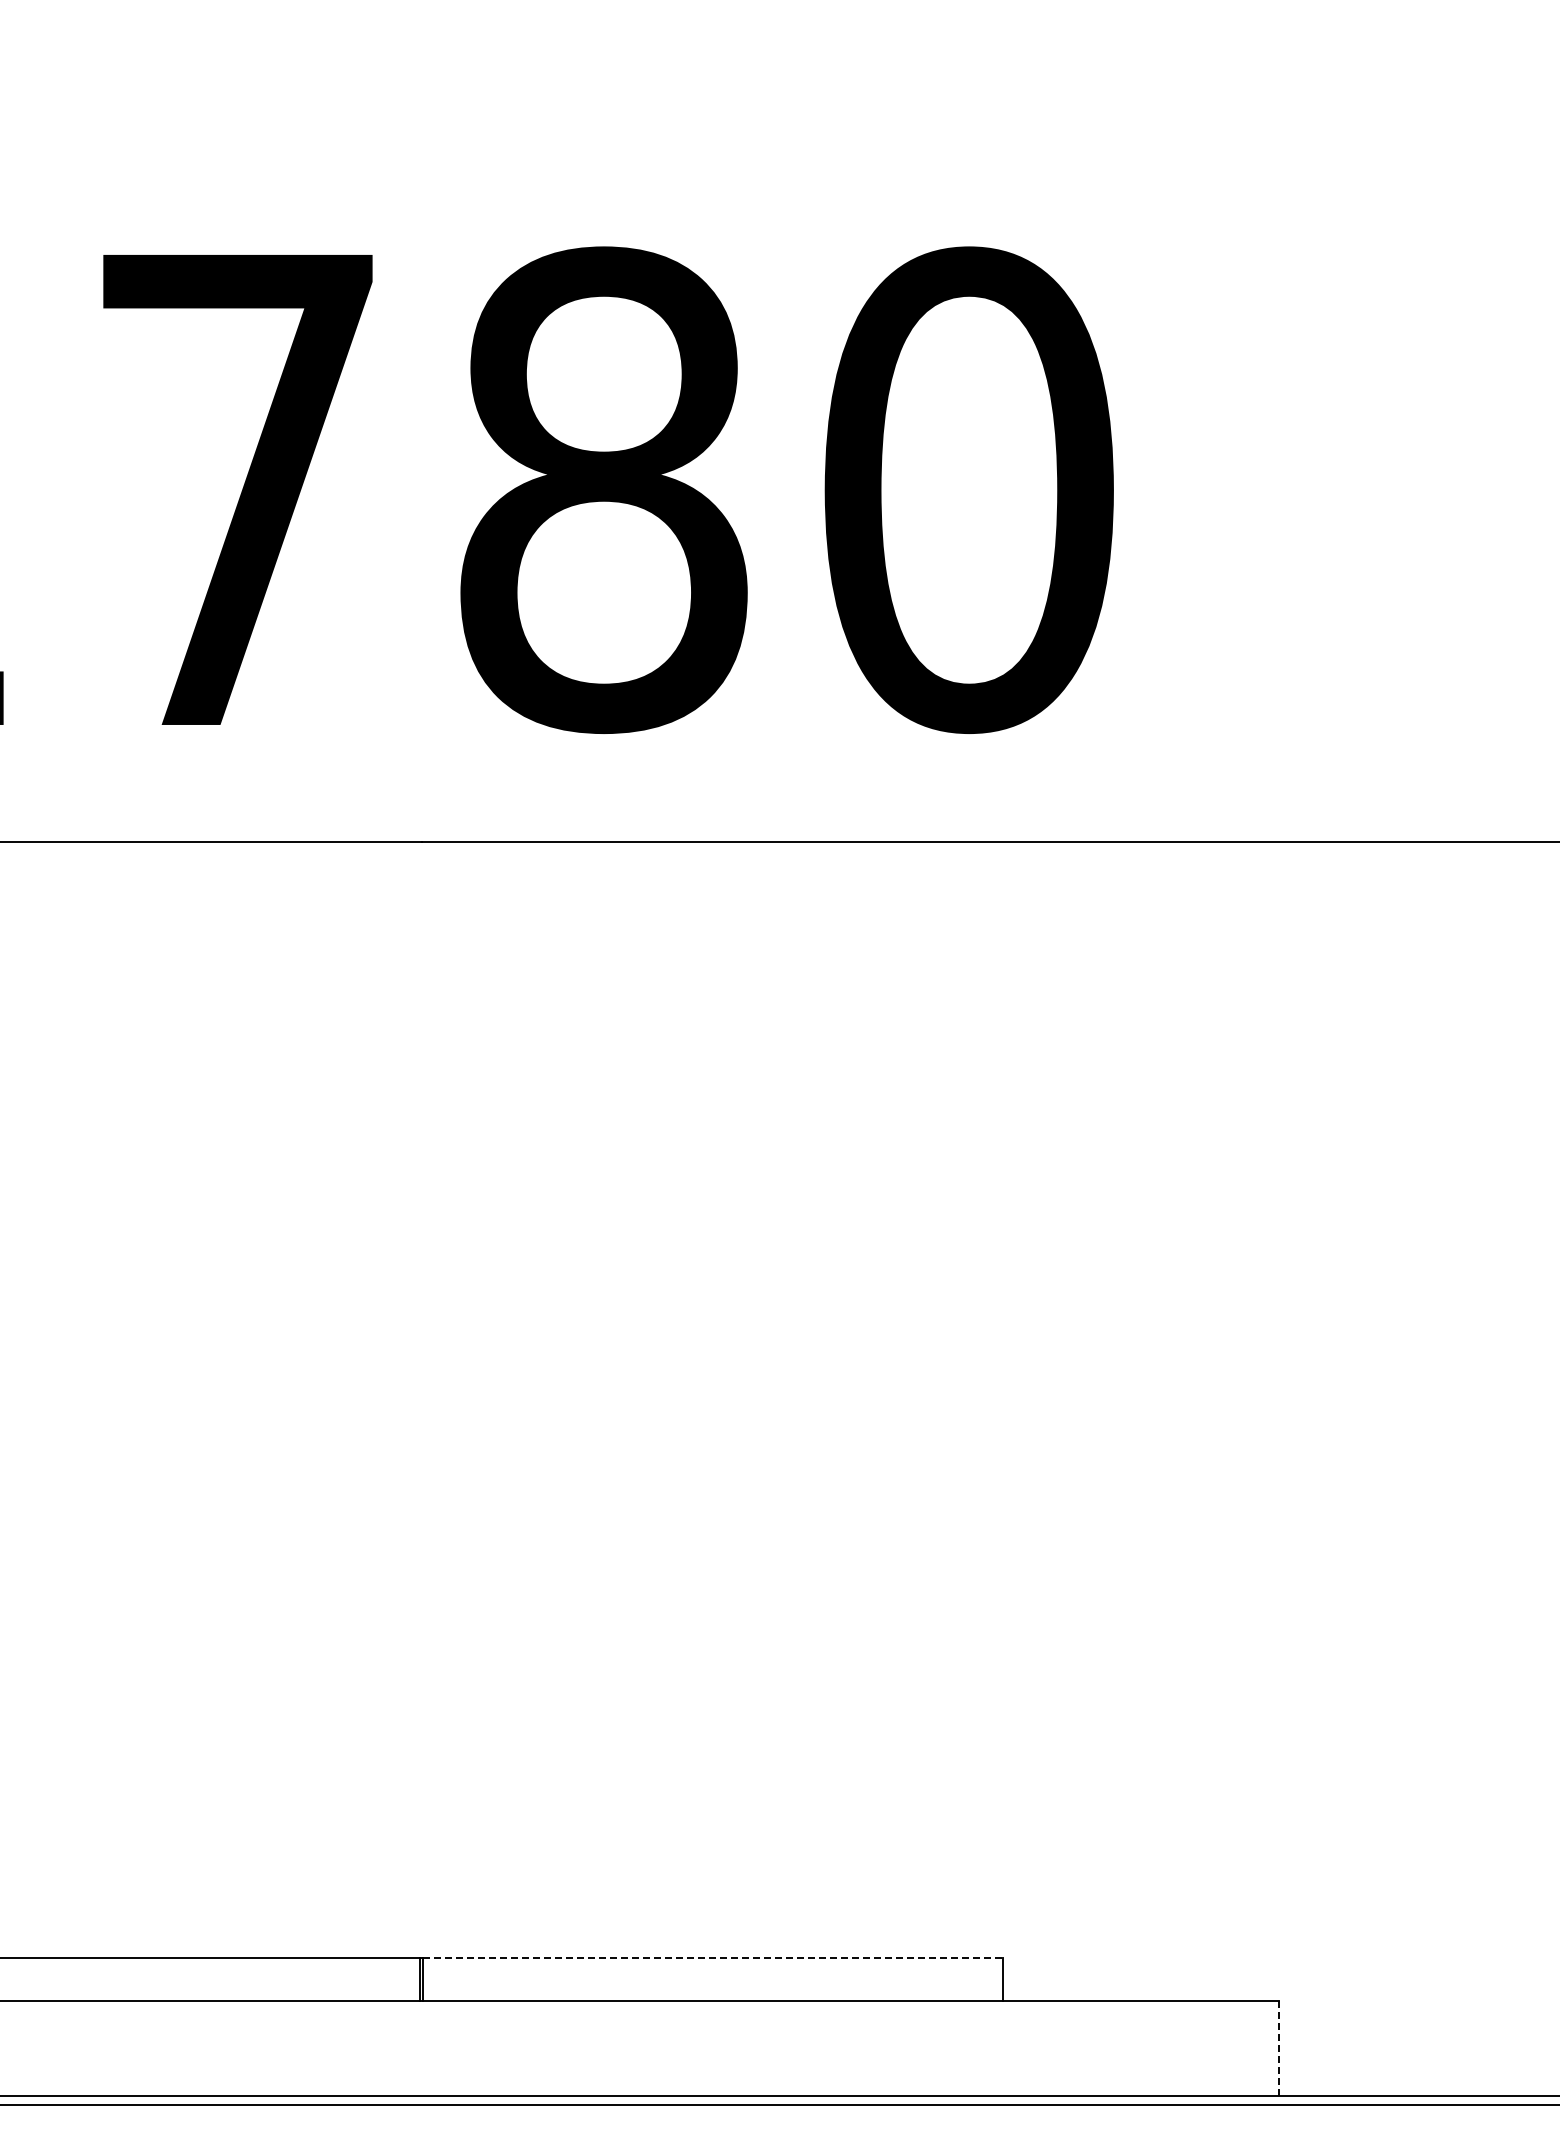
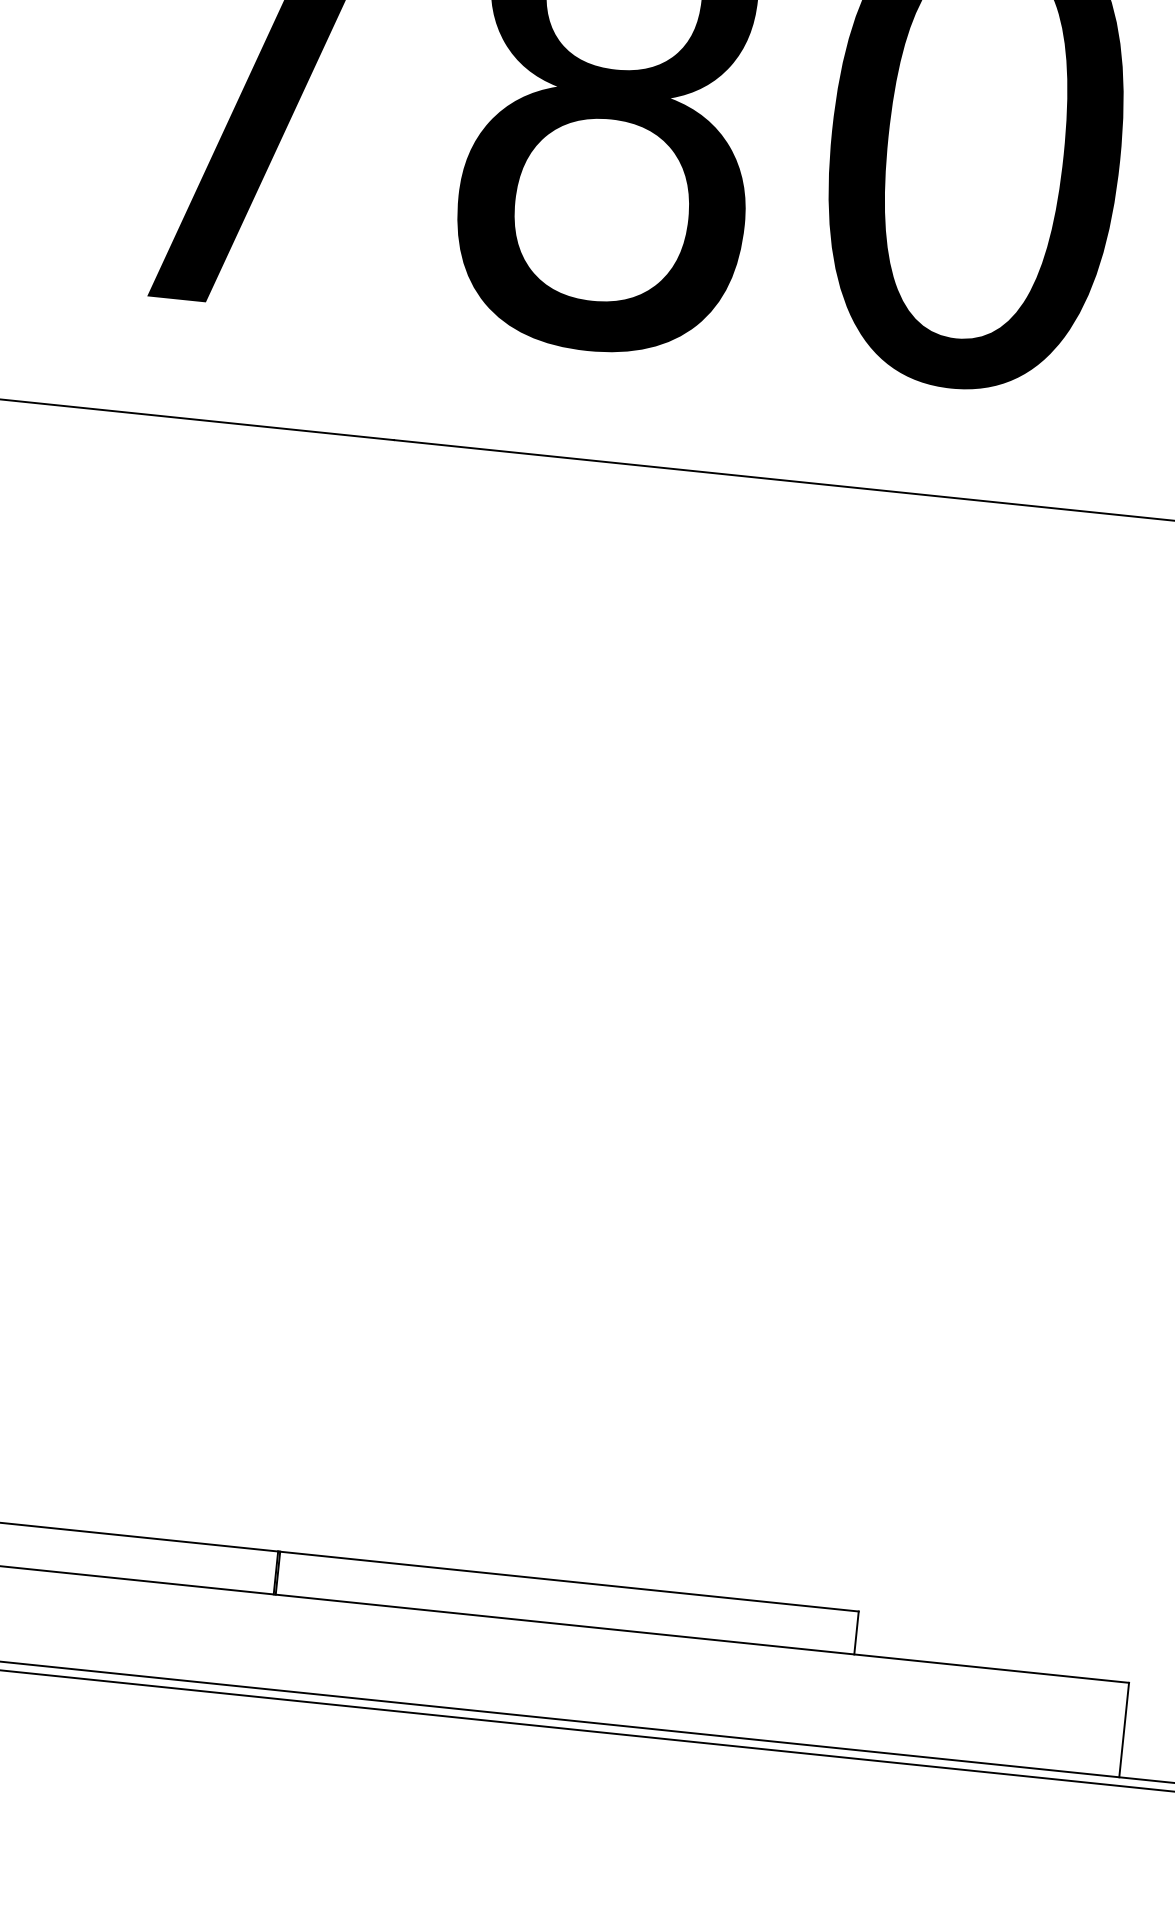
line: (713, 1958) -> (570, 1582), dashed -> solid
line: (1278, 2048) -> (1123, 1729), dashed -> solid

